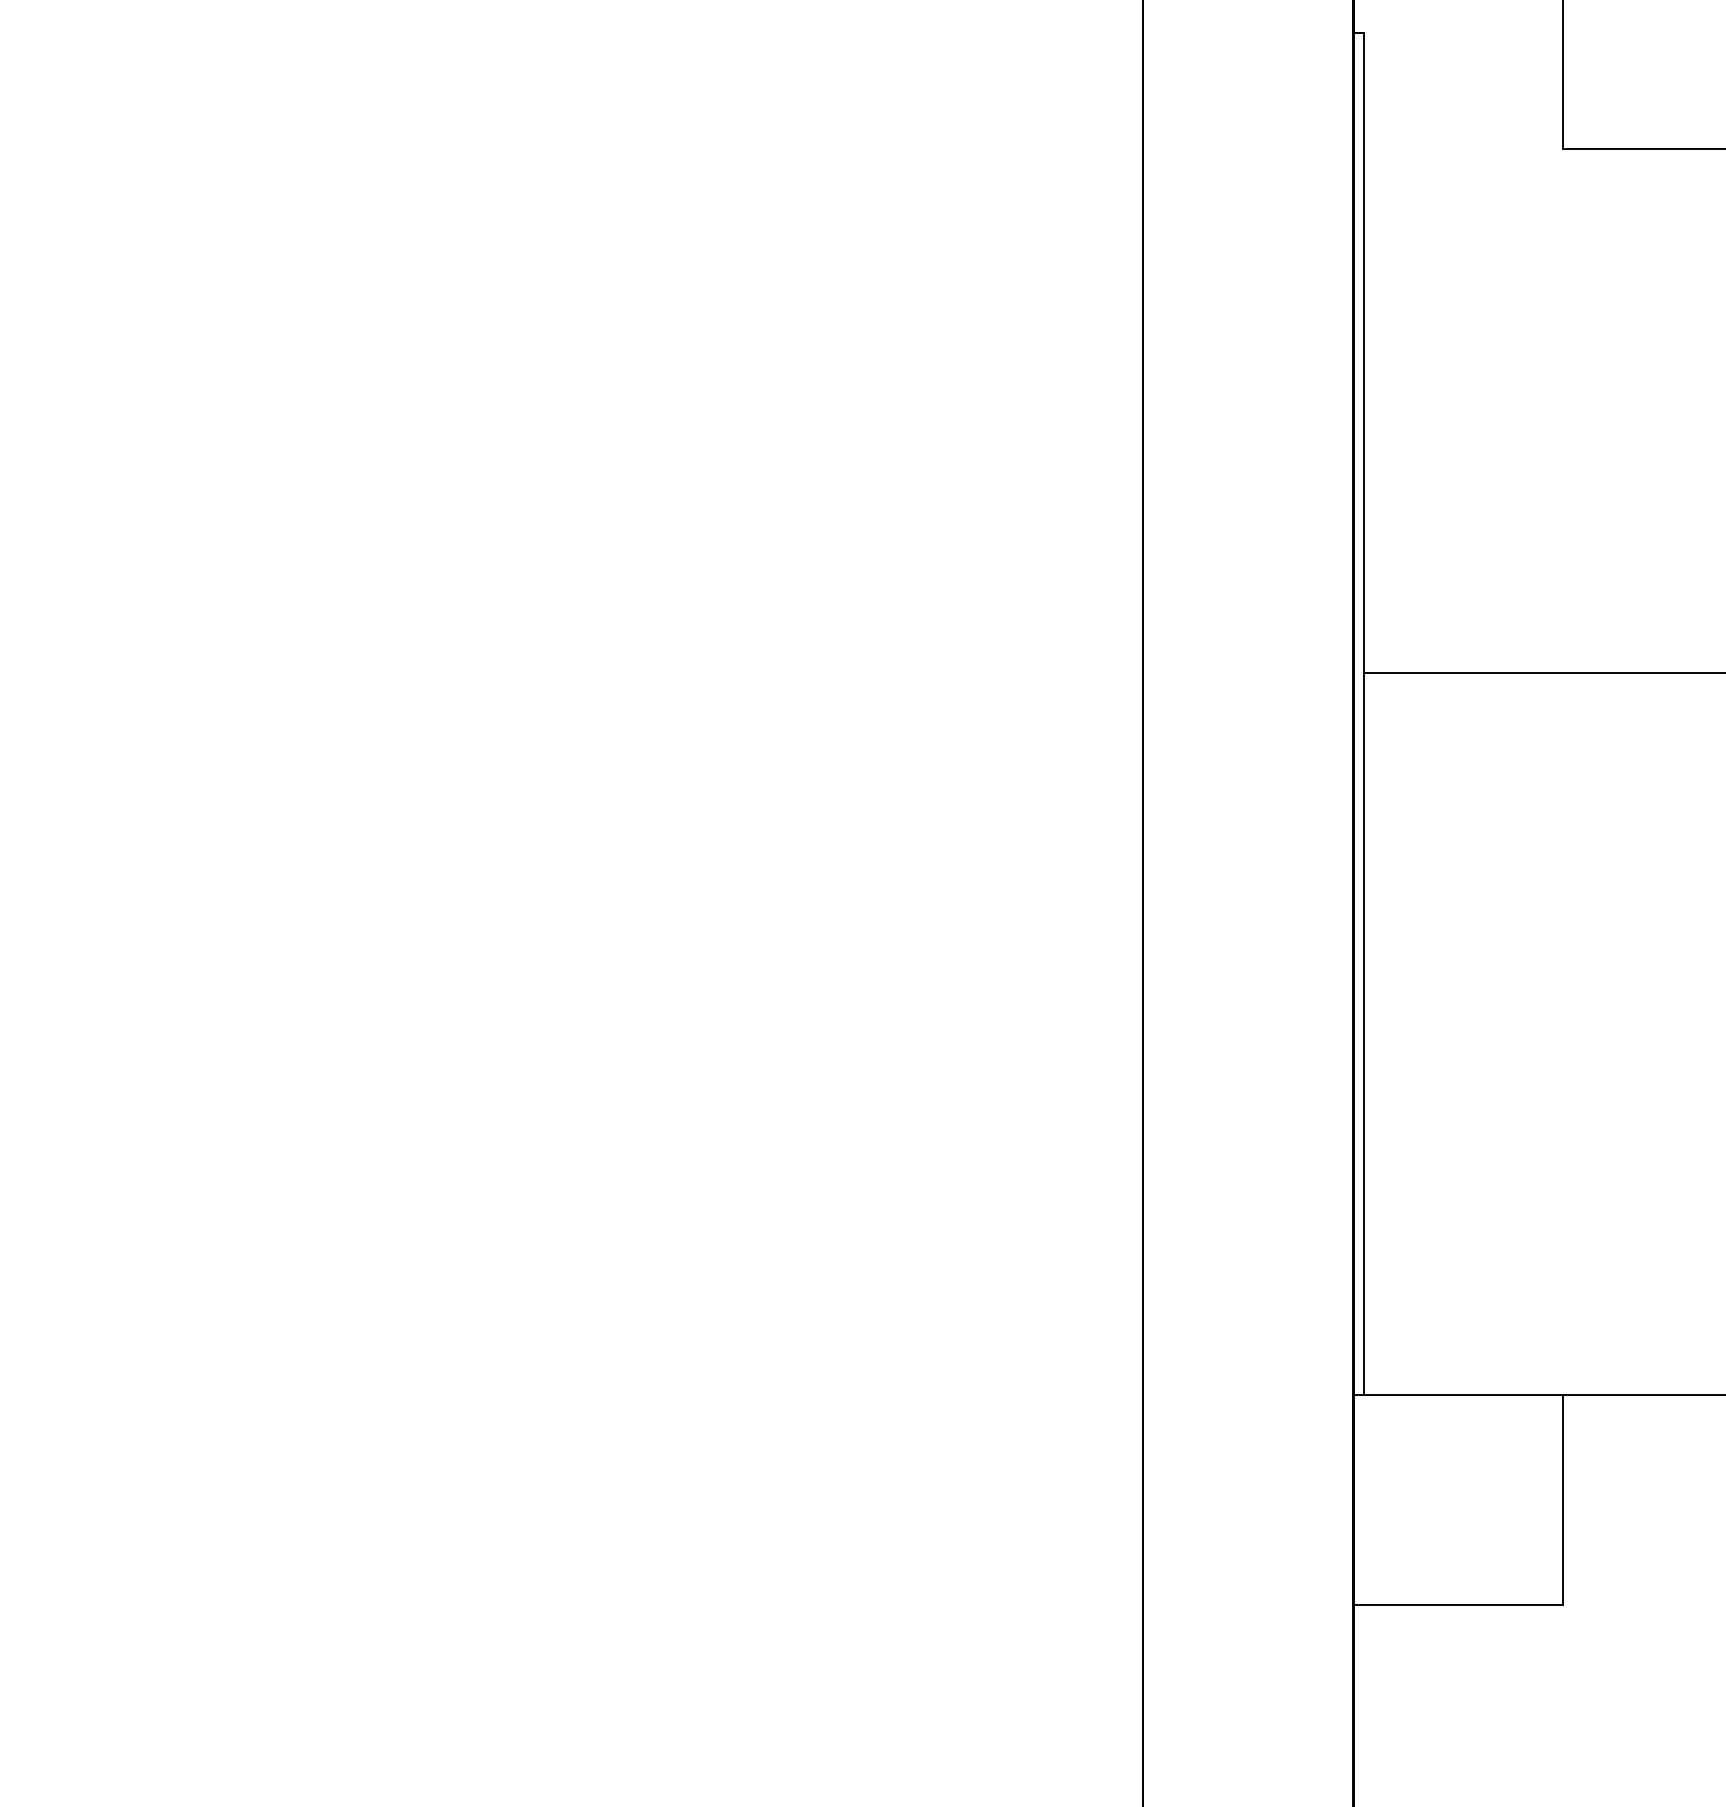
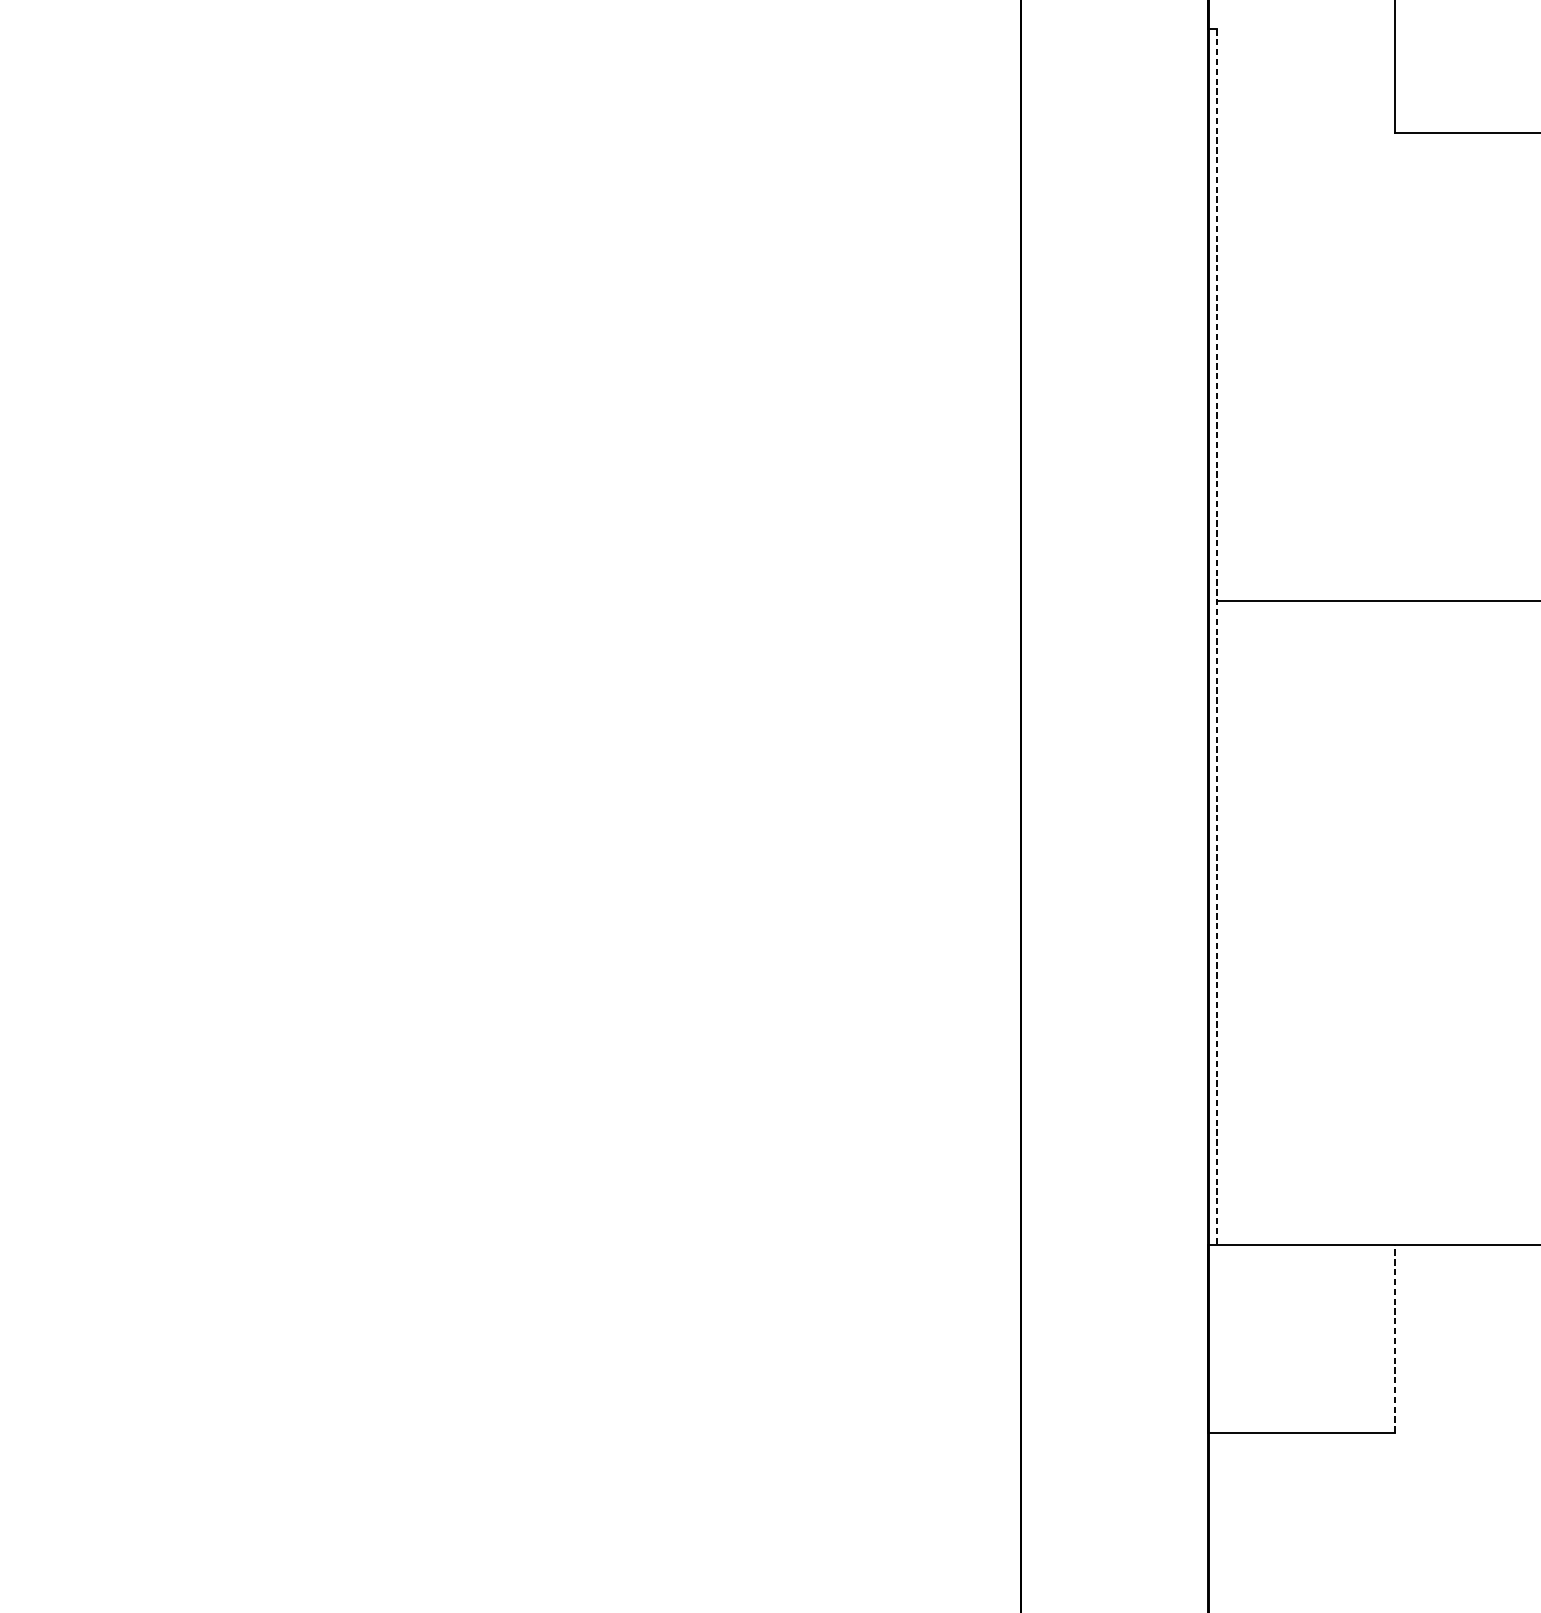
line: (1363, 714) -> (1217, 637), solid -> dashed
line: (1562, 1499) -> (1395, 1338), solid -> dashed

